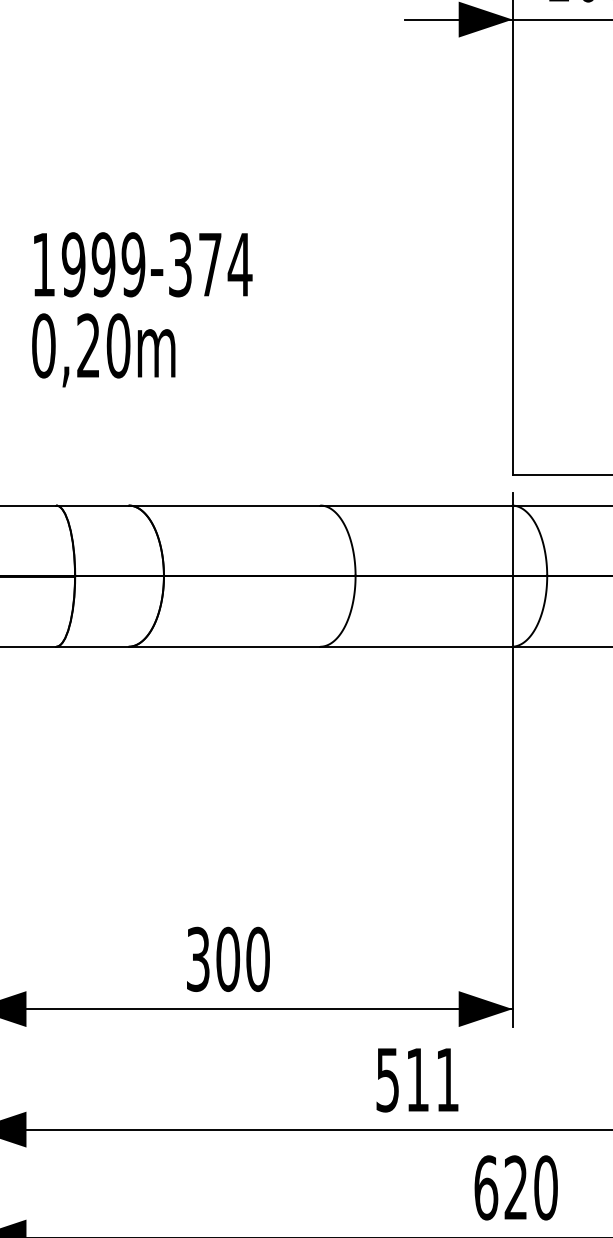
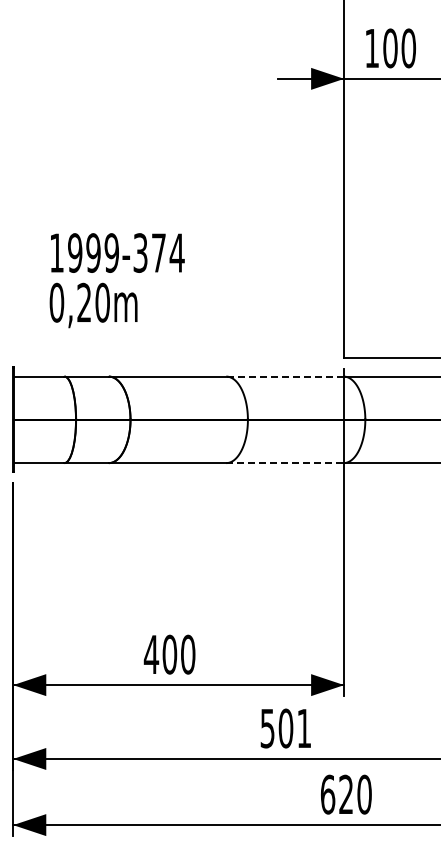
text: (141, 309) -> (116, 280), moved
line: (416, 505) -> (285, 376), solid -> dashed
line: (416, 647) -> (285, 463), solid -> dashed
text: (198, 959) -> (151, 654), 300 -> 400
text: (416, 1079) -> (285, 728), 511 -> 501

